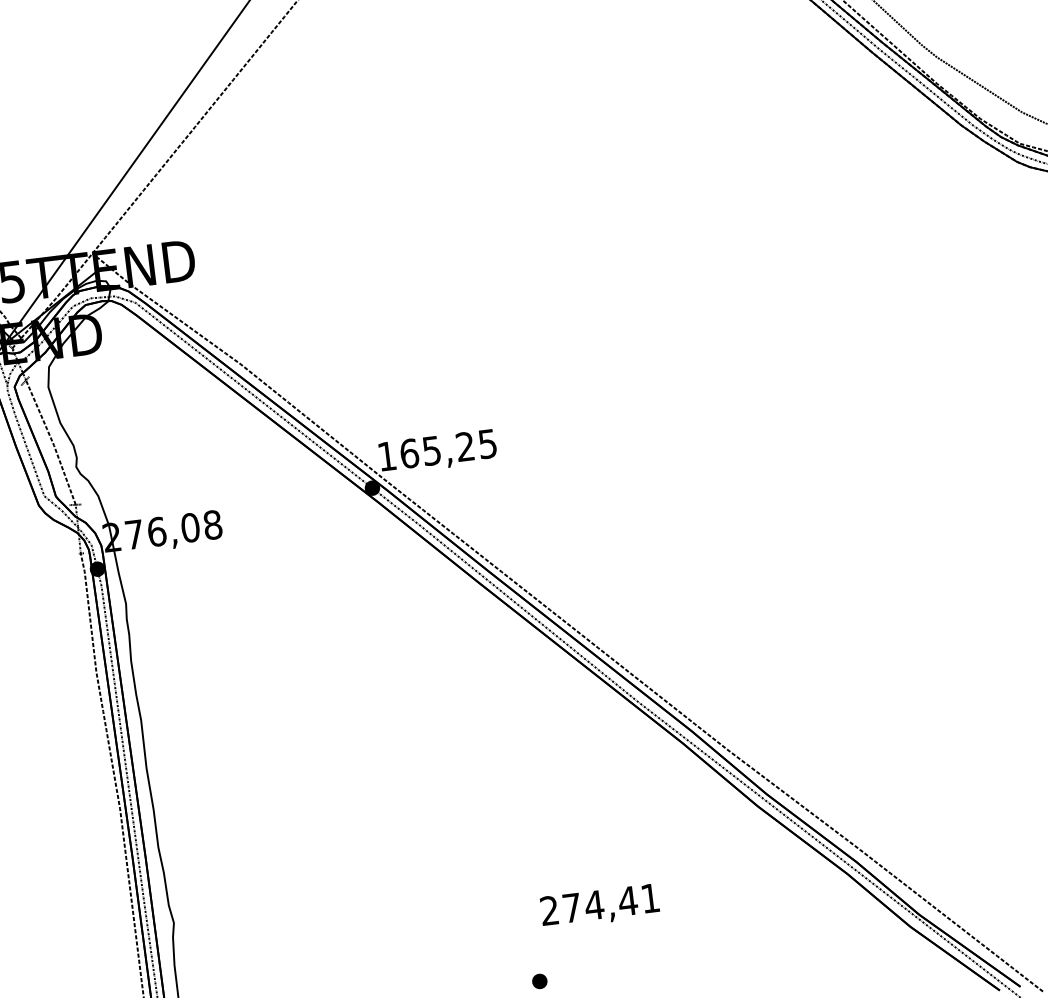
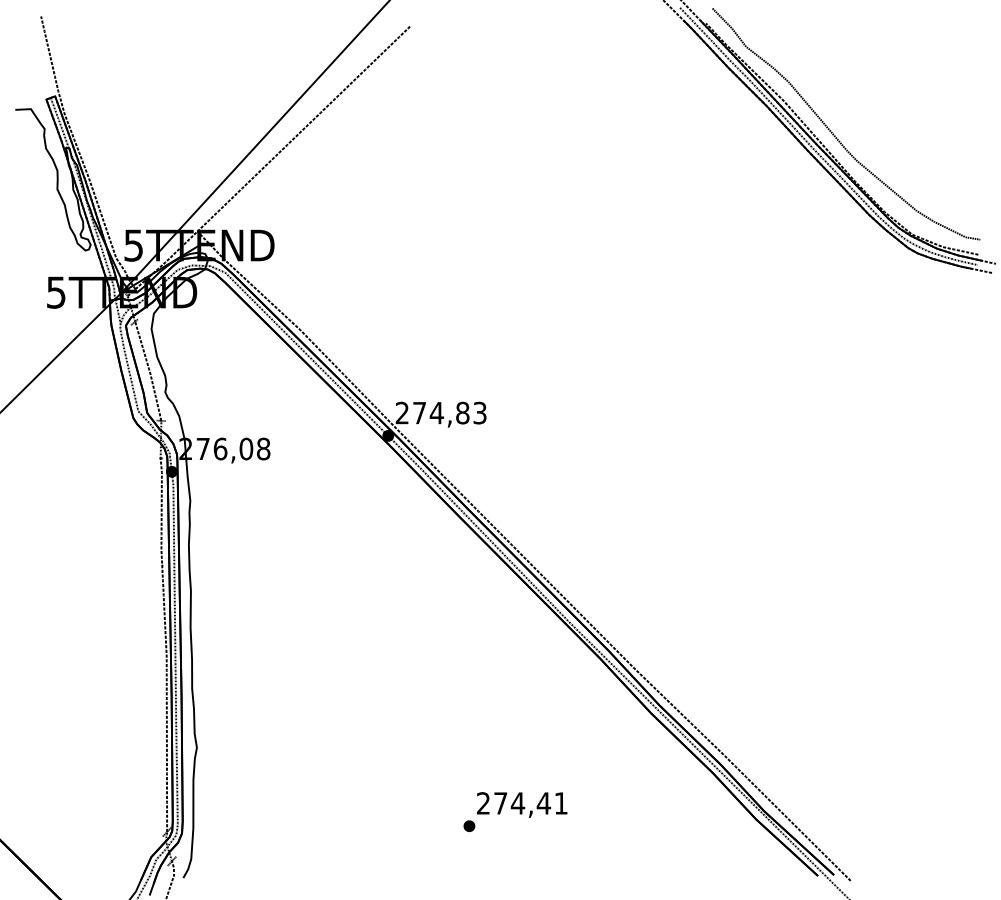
text: (436, 449) -> (440, 412), 165,25 -> 274,83
text: (600, 905) -> (522, 804), moved

